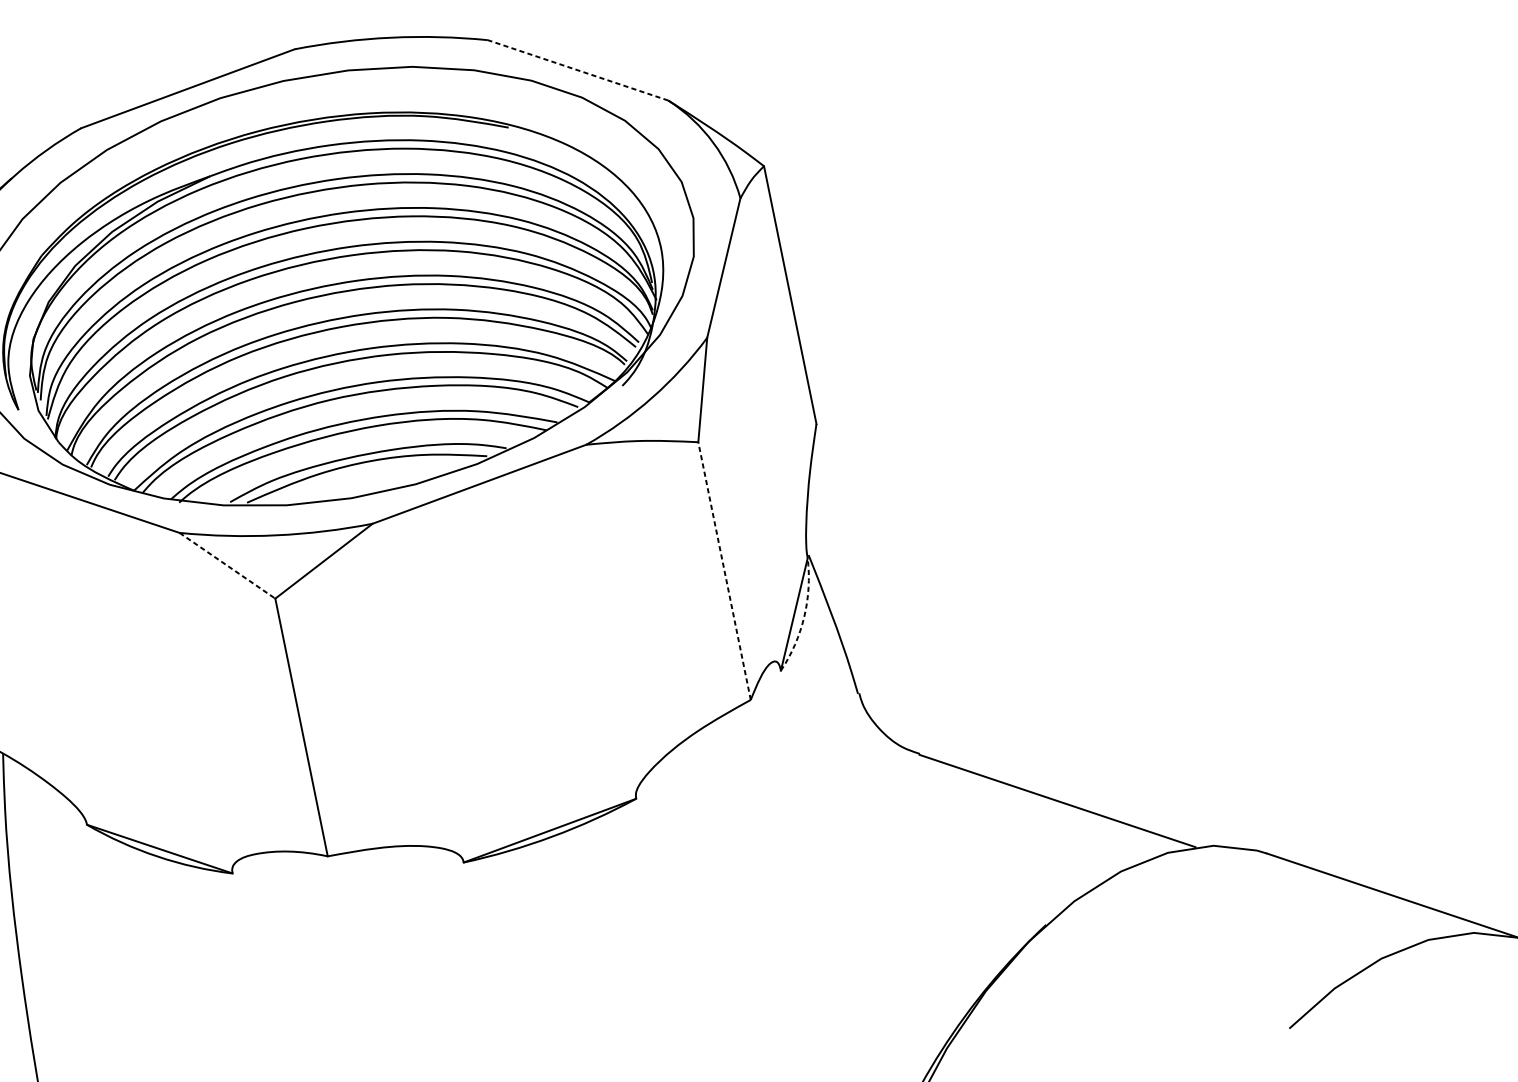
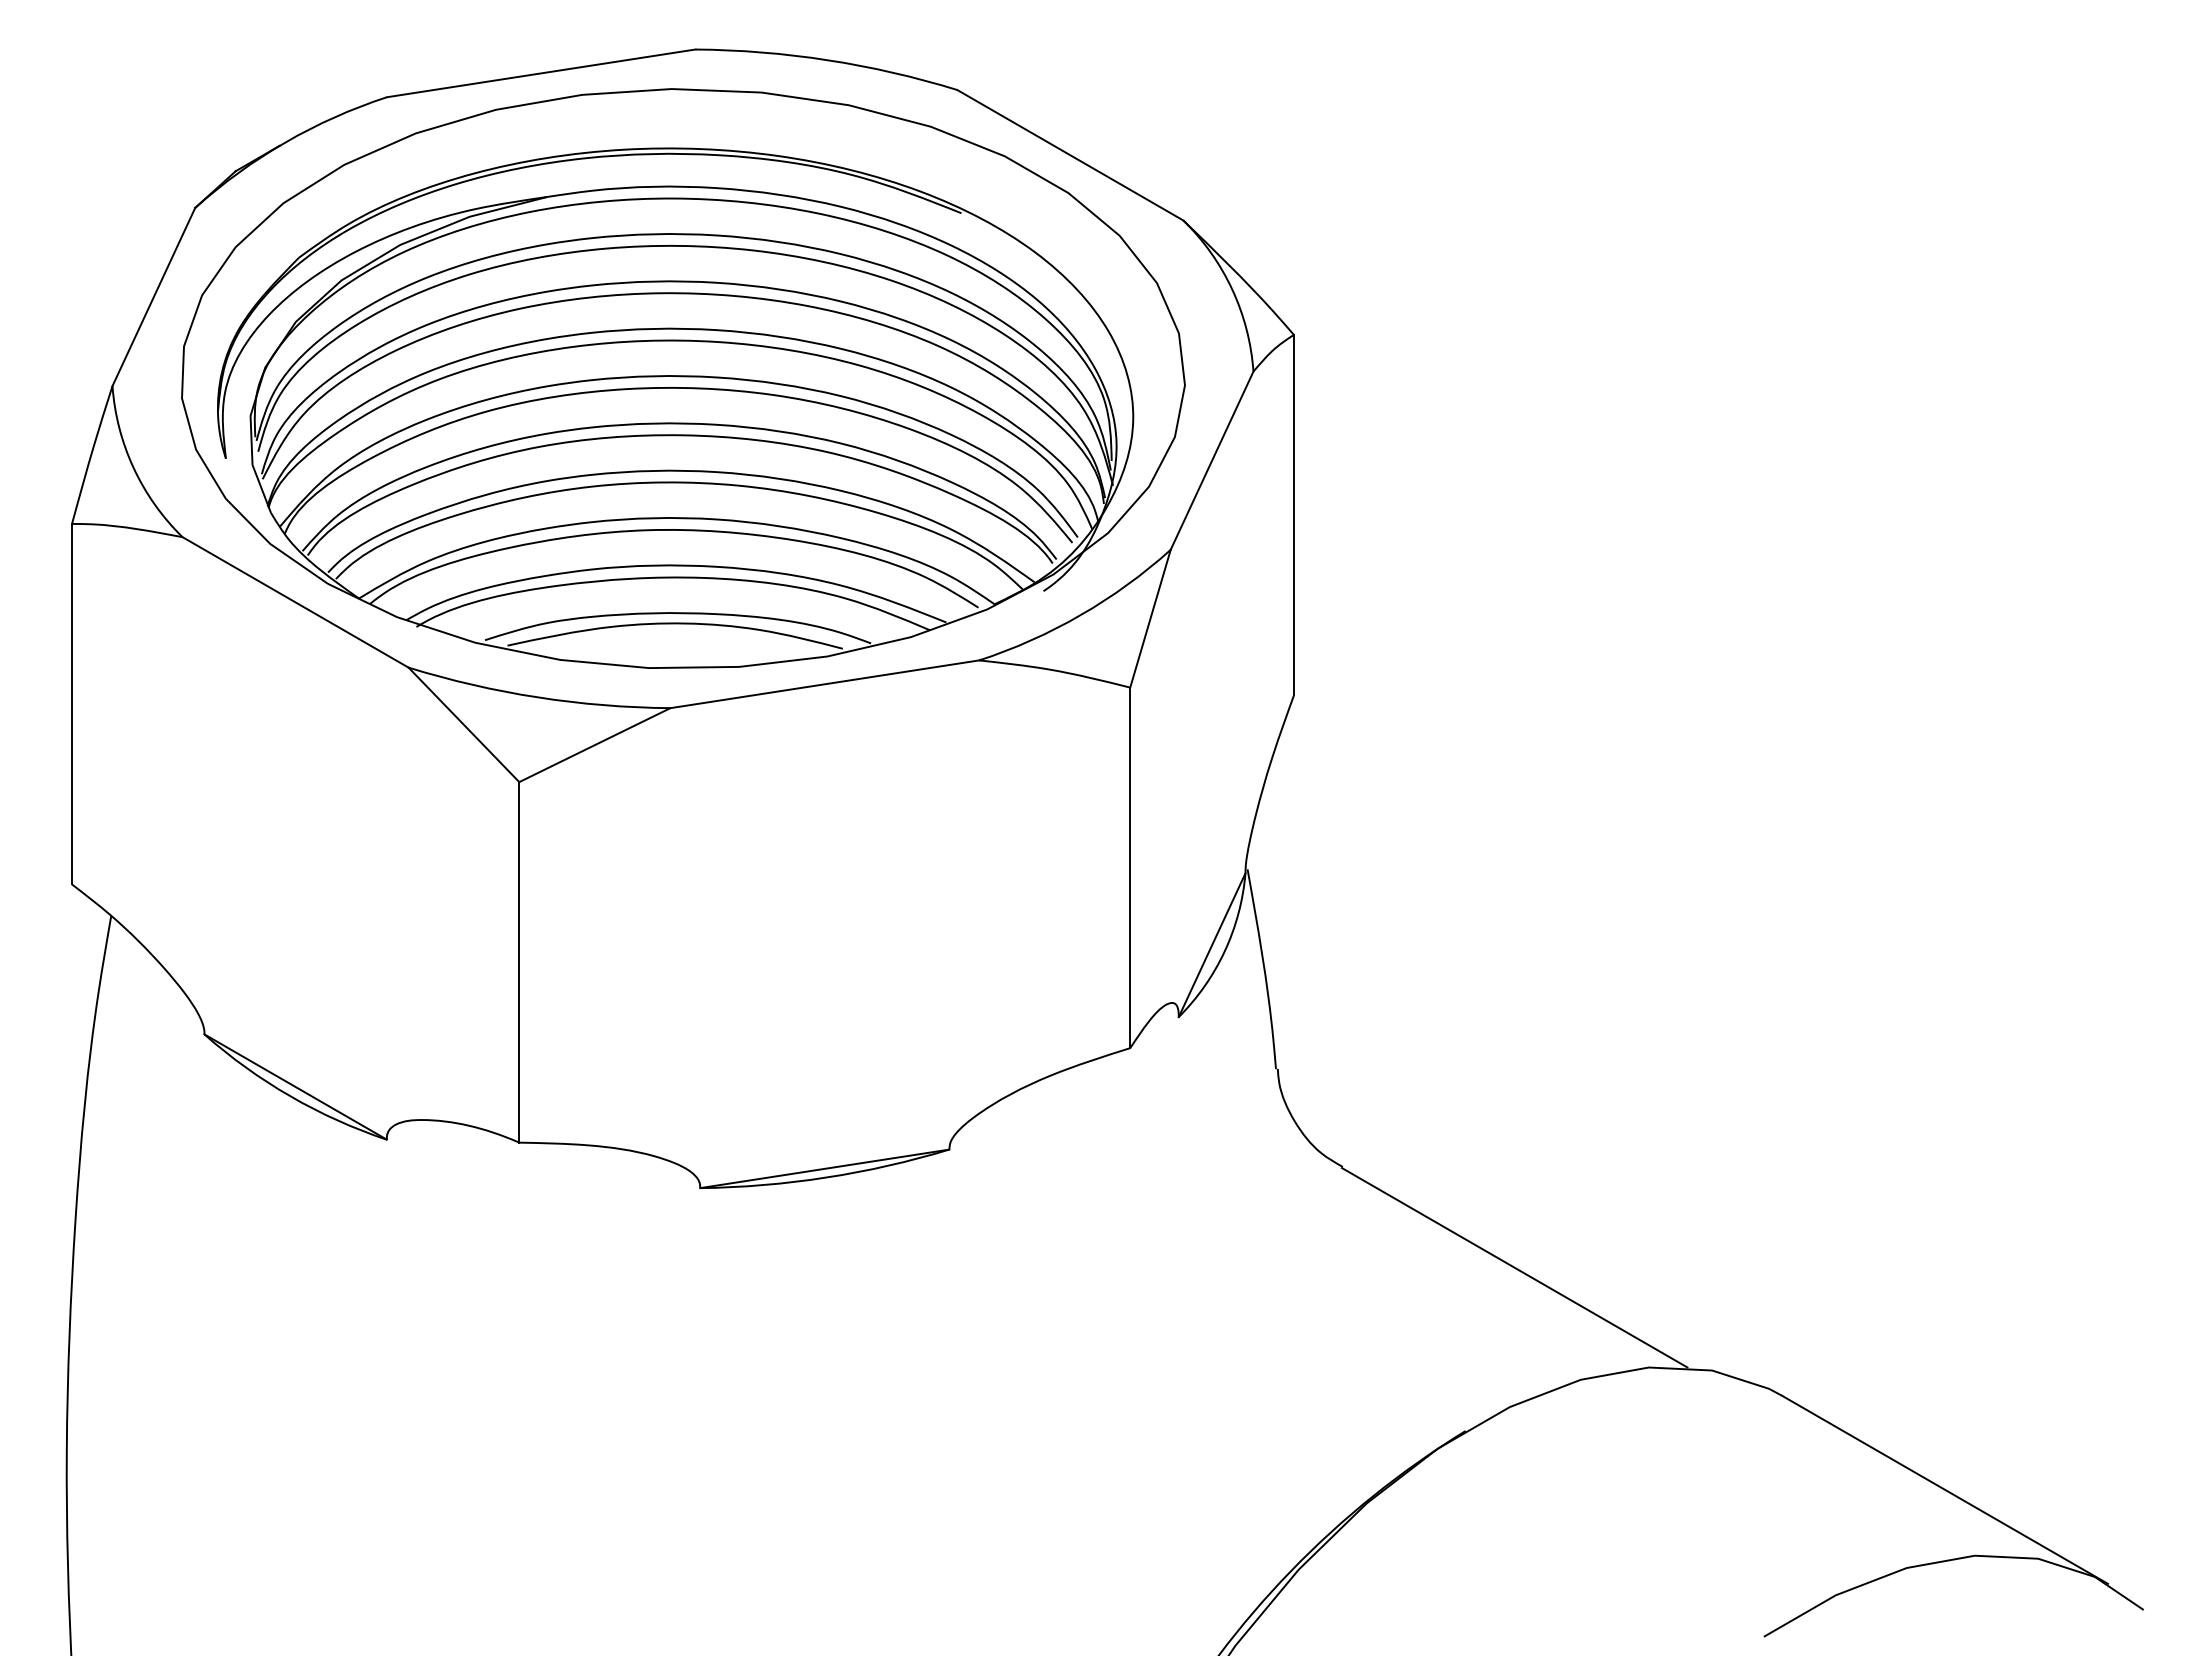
line: (577, 70) -> (1069, 155), dashed -> solid
line: (227, 565) -> (463, 724), dashed -> solid
line: (724, 570) -> (1130, 867), dashed -> solid
arc: (804, 617) -> (1224, 951), dashed -> solid

